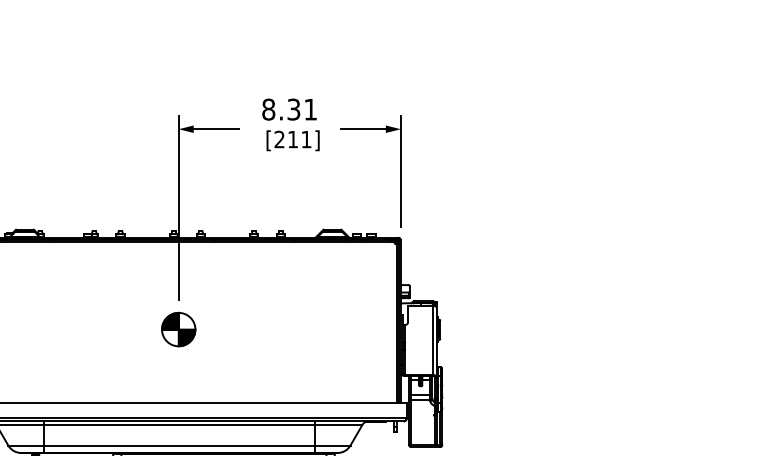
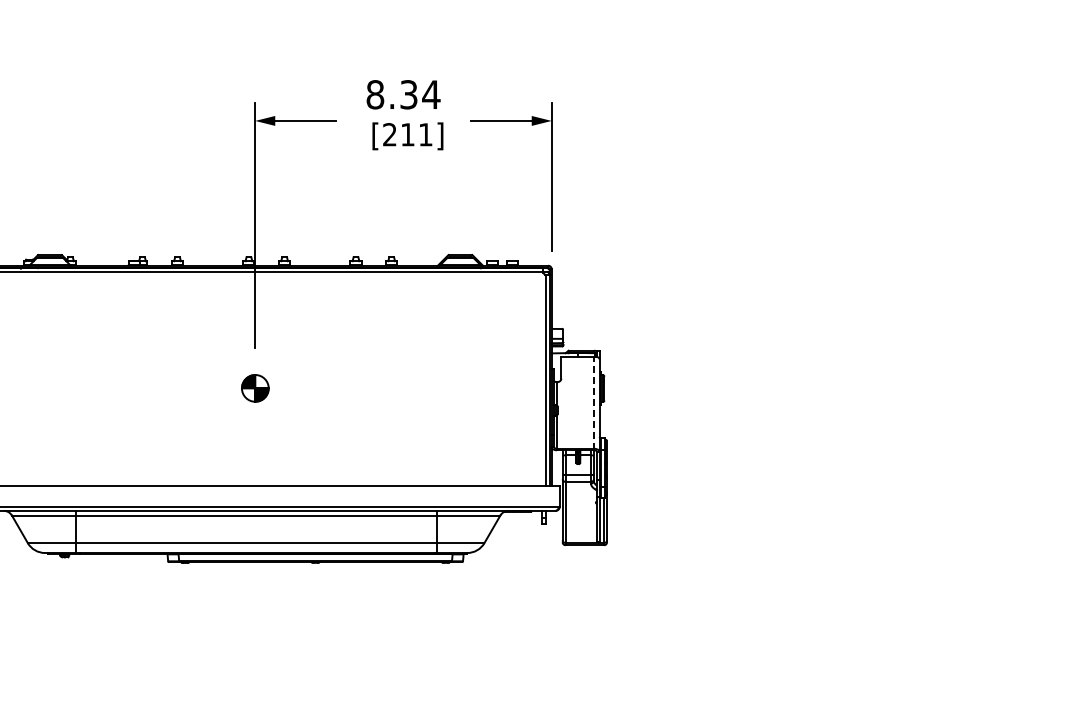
text: (310, 109) -> (431, 94), 8.31 -> 8.34
part: (178, 329) -> (255, 388), size x0.6
line: (432, 340) -> (594, 403), solid -> dashed

